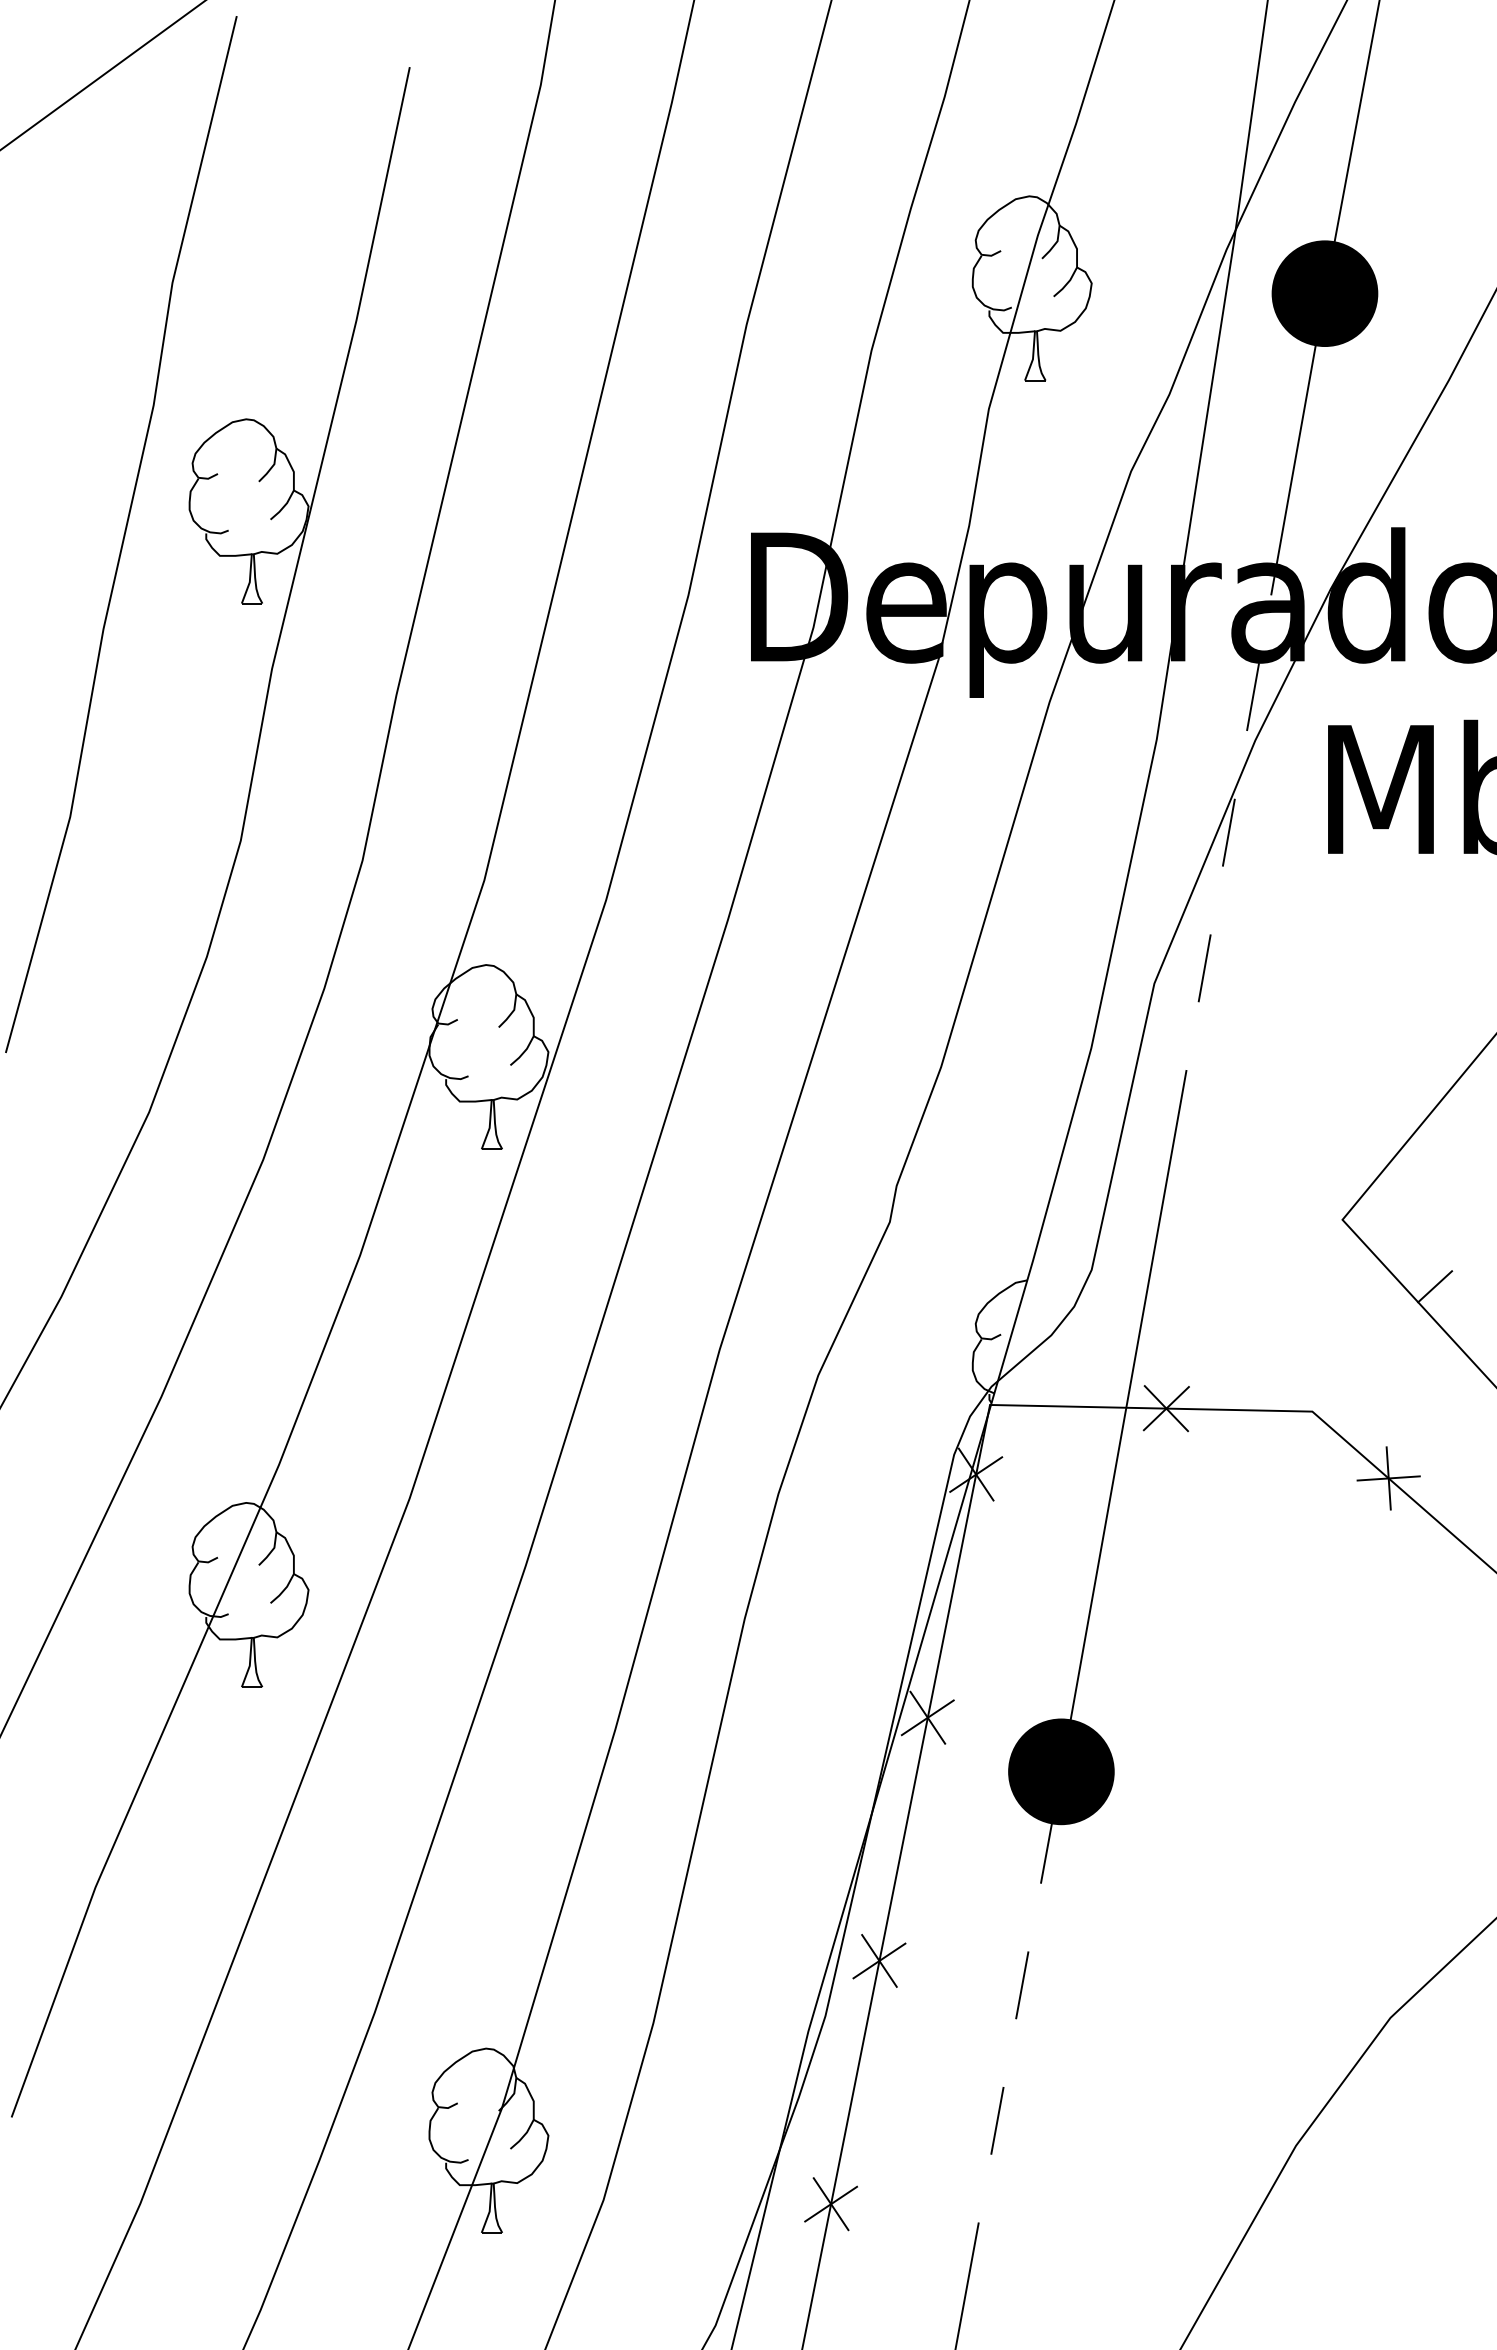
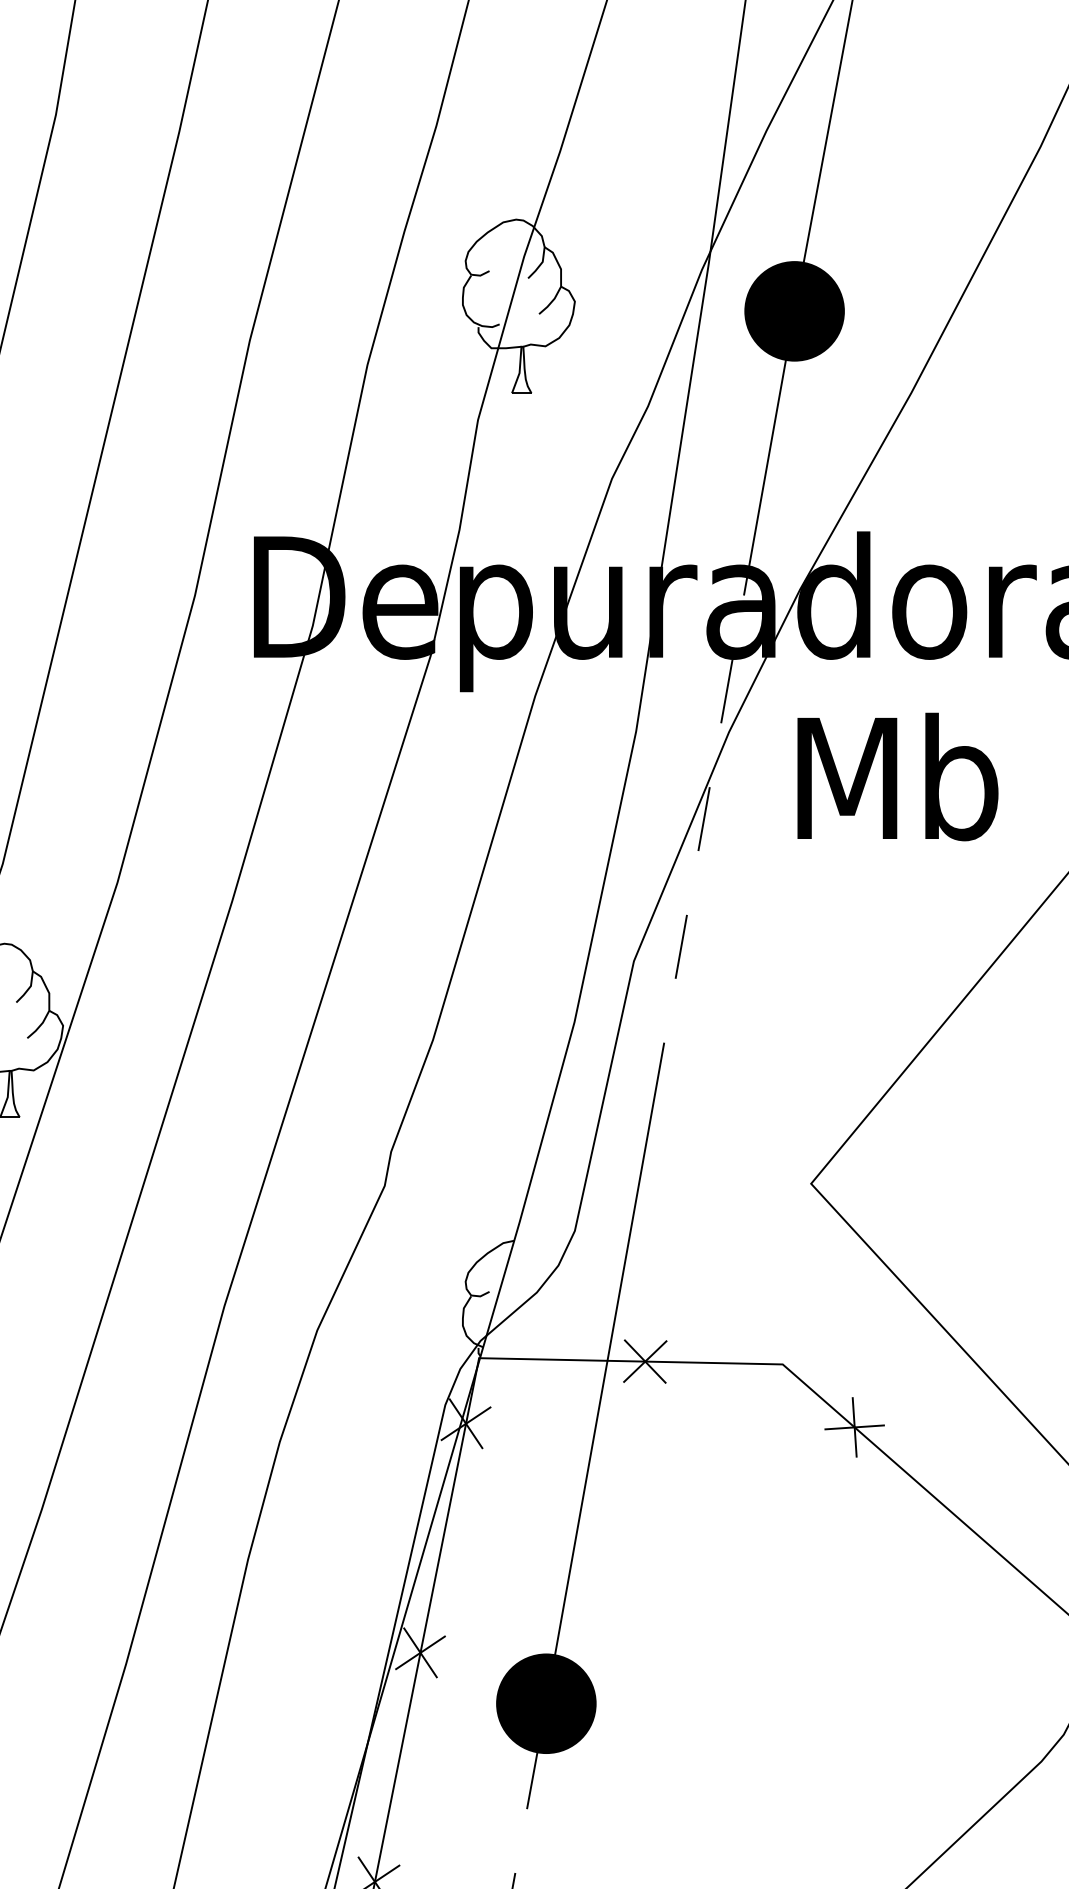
line: (1435, 1286) -> (898, 1246), removed

